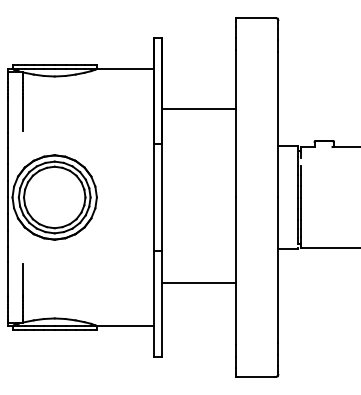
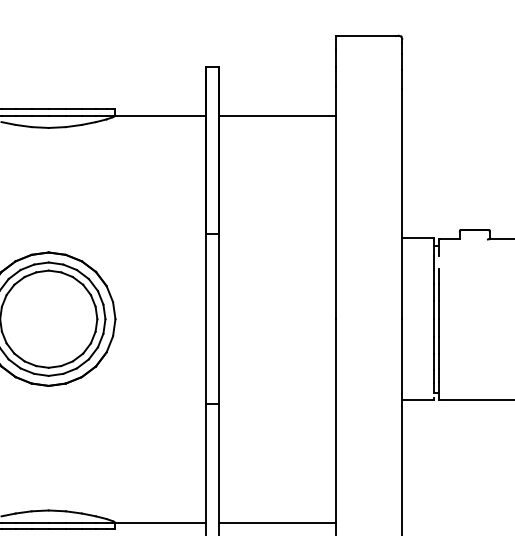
line: (199, 108) -> (277, 115), moved
line: (199, 283) -> (277, 523), moved

